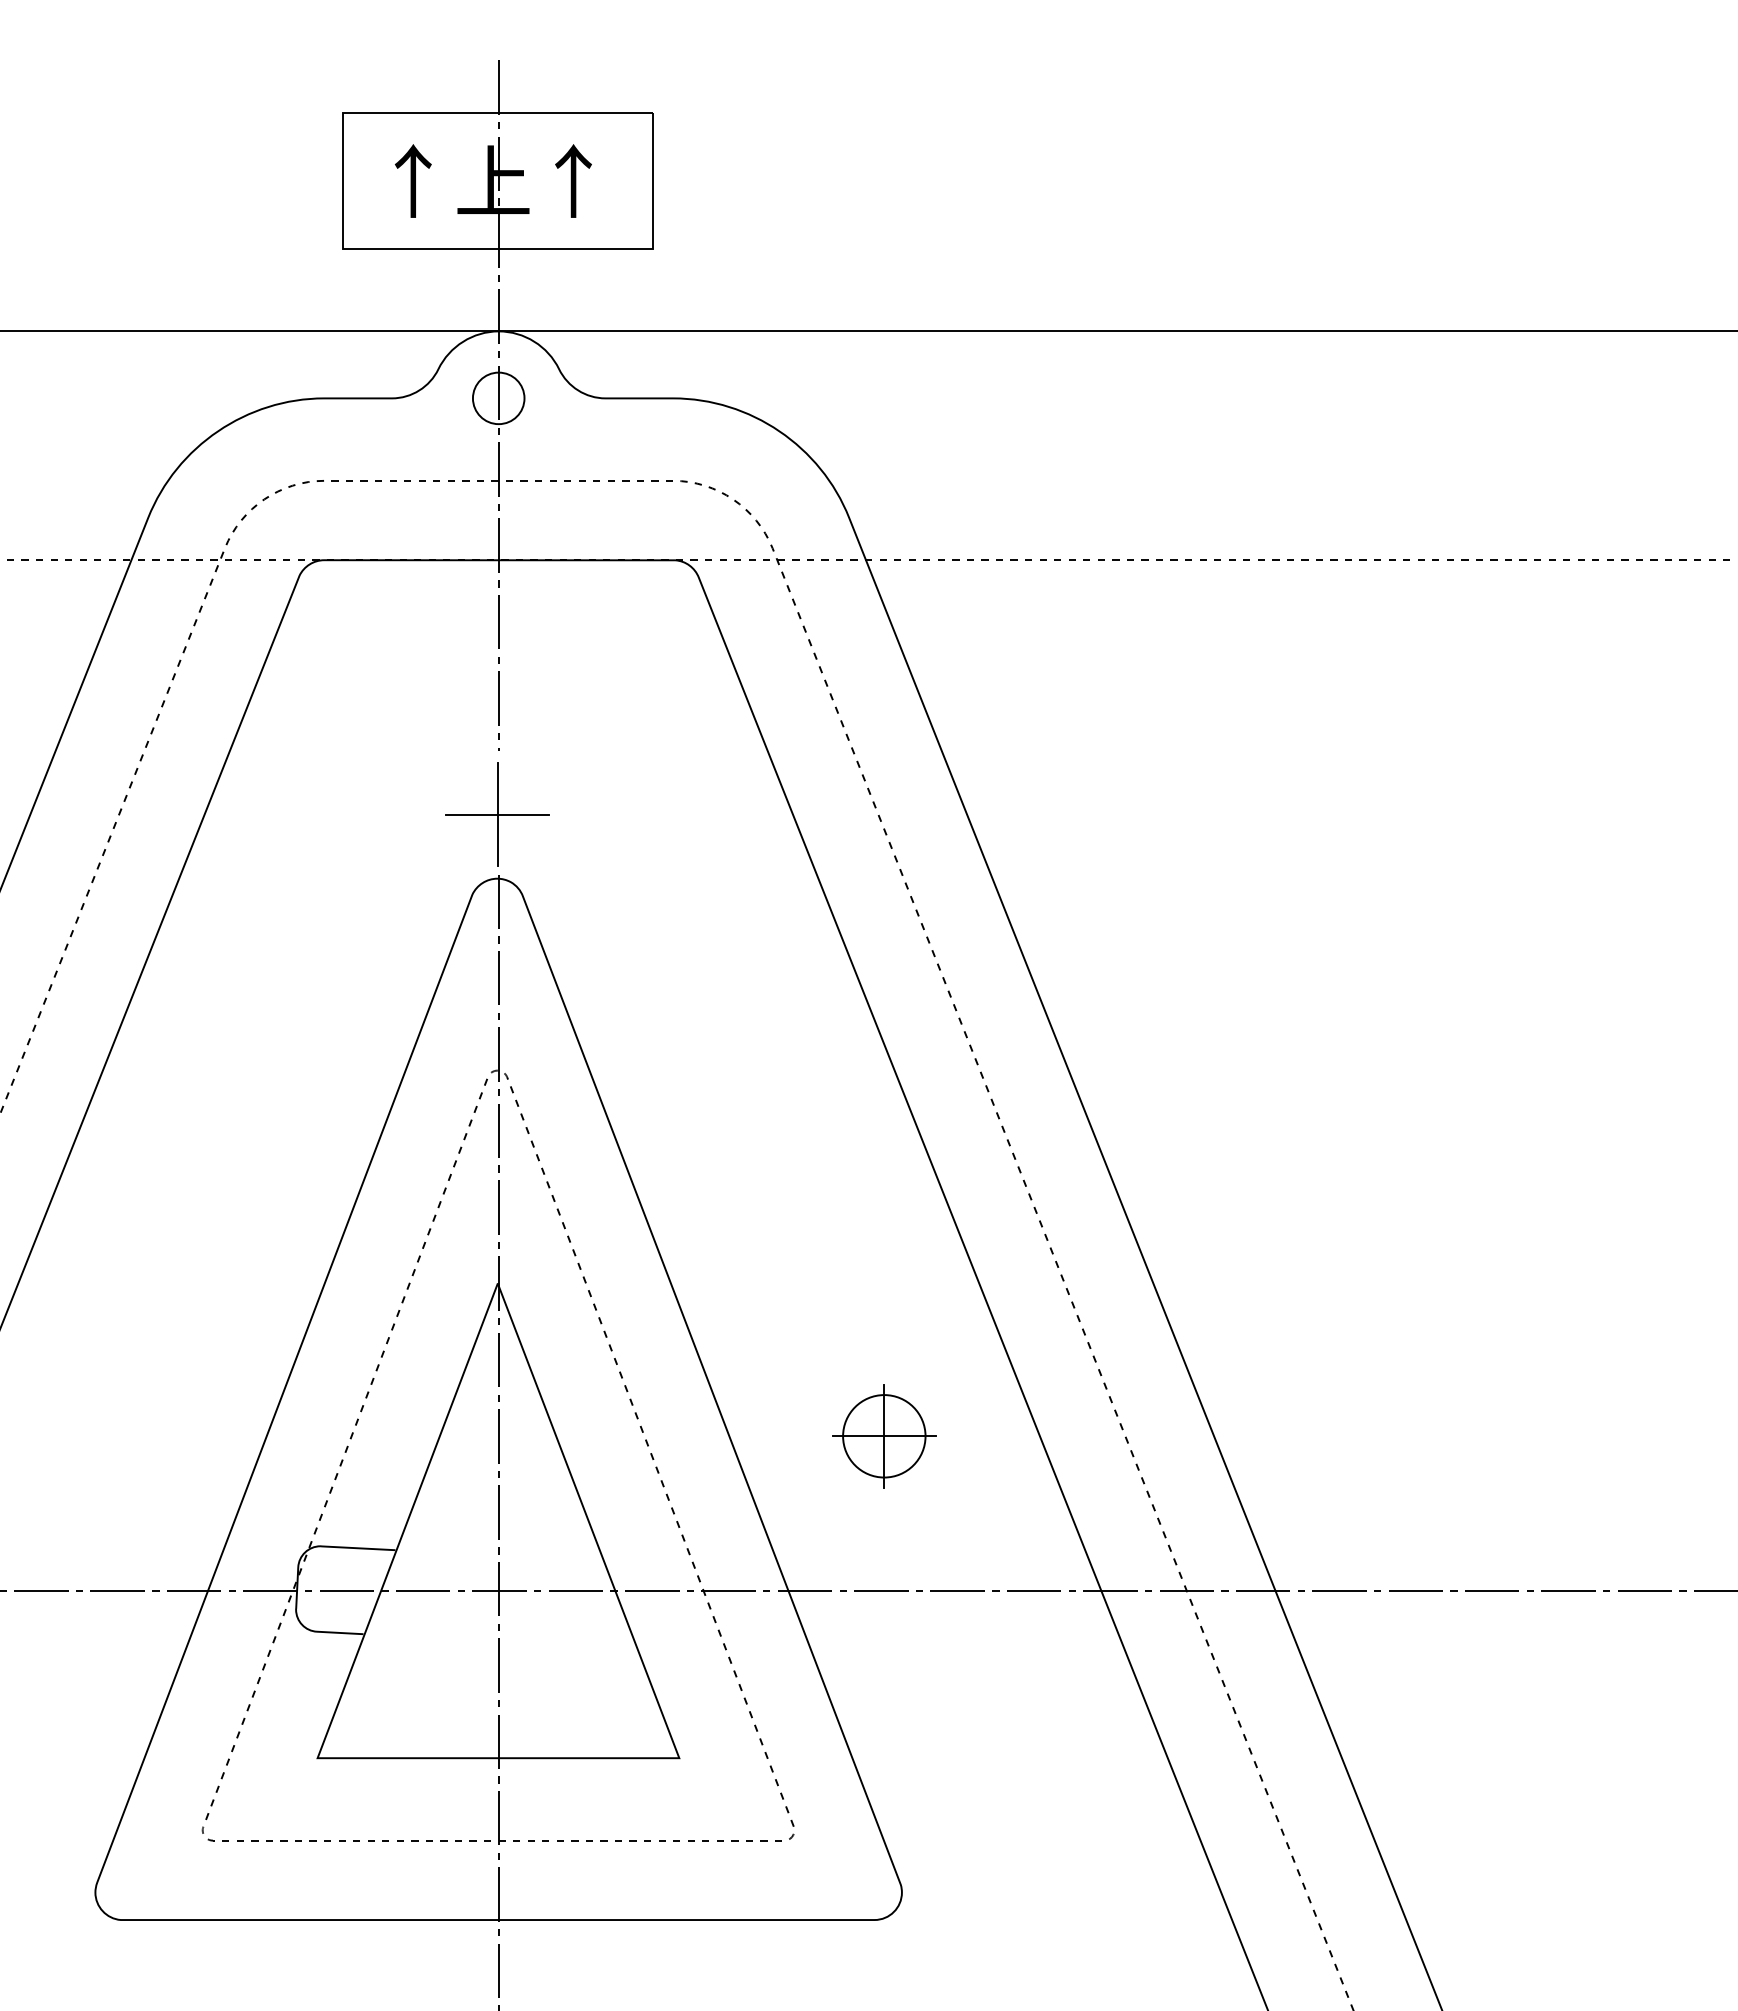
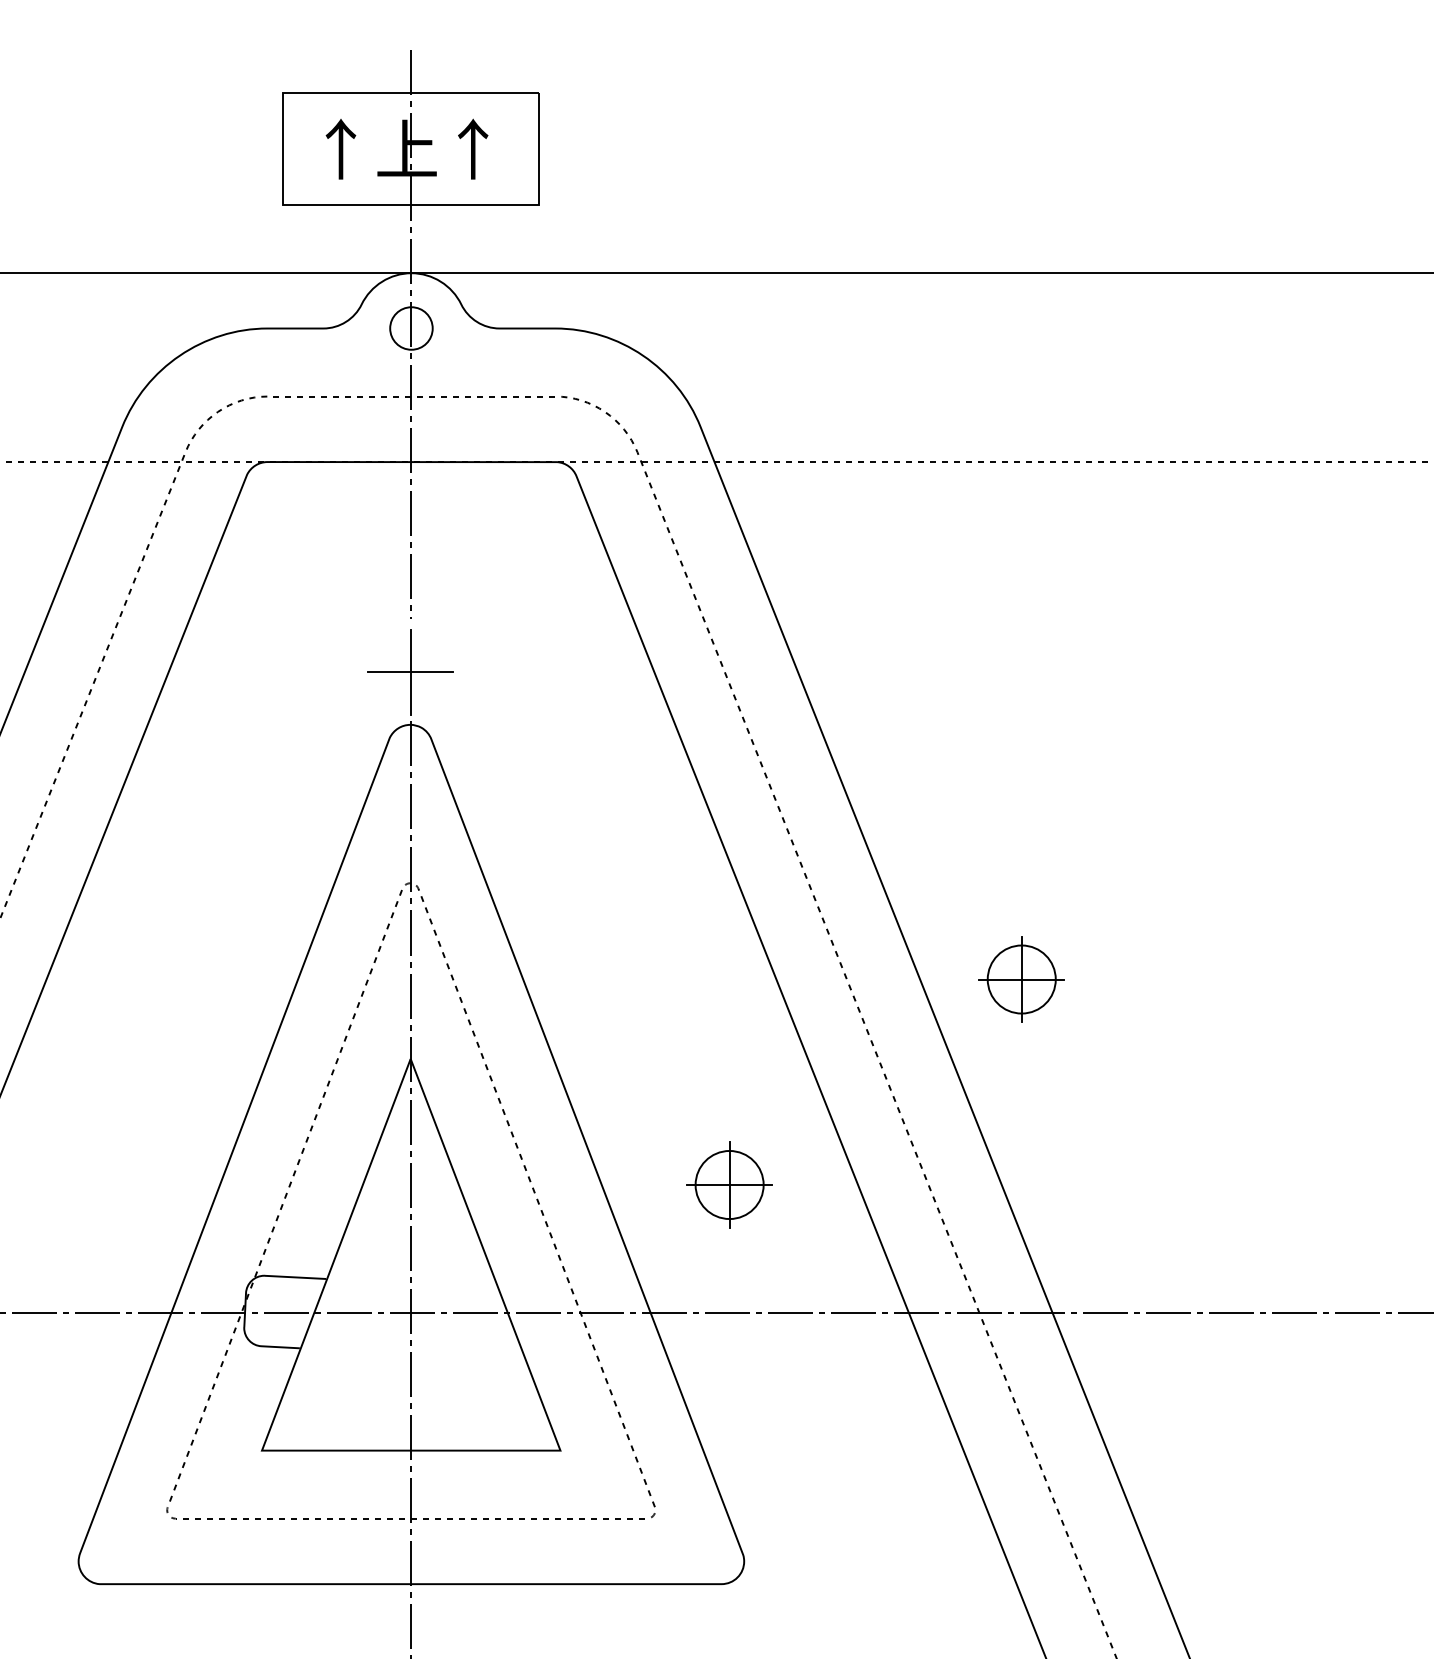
part: (1238, 1187) -> (1021, 979), added

